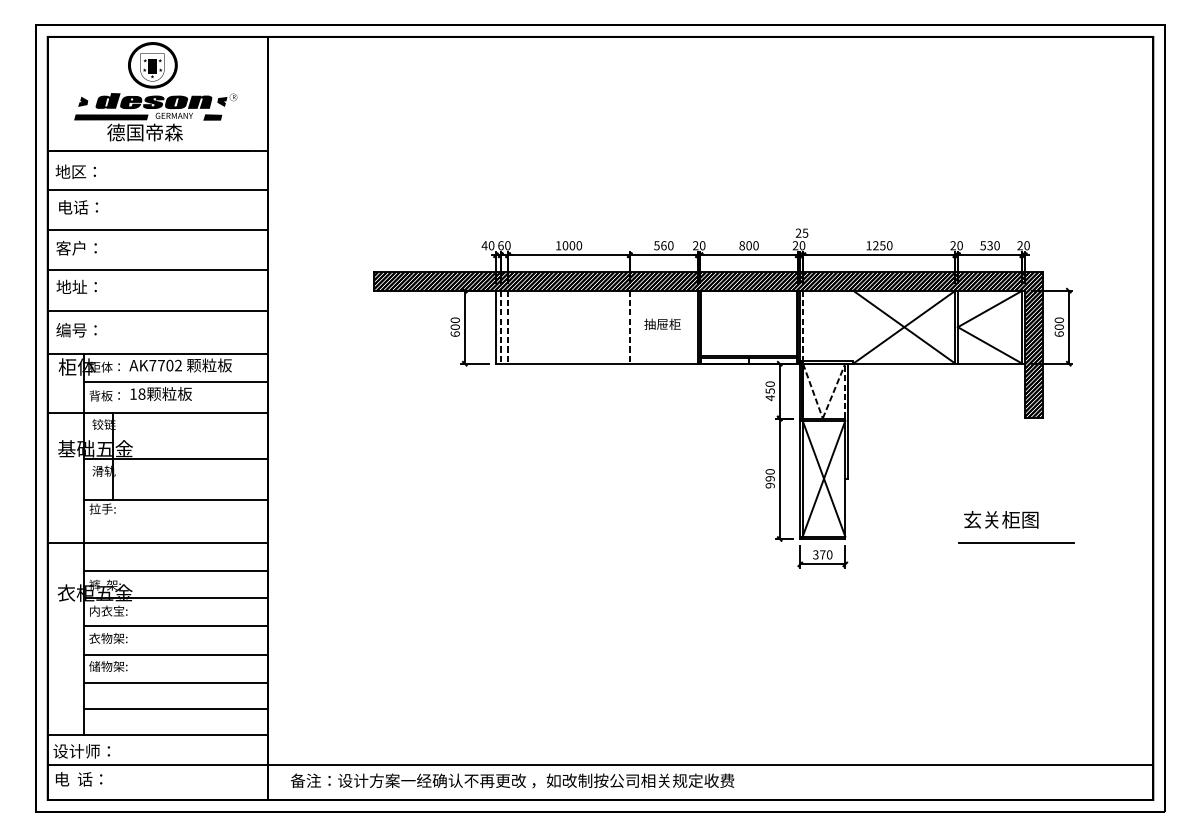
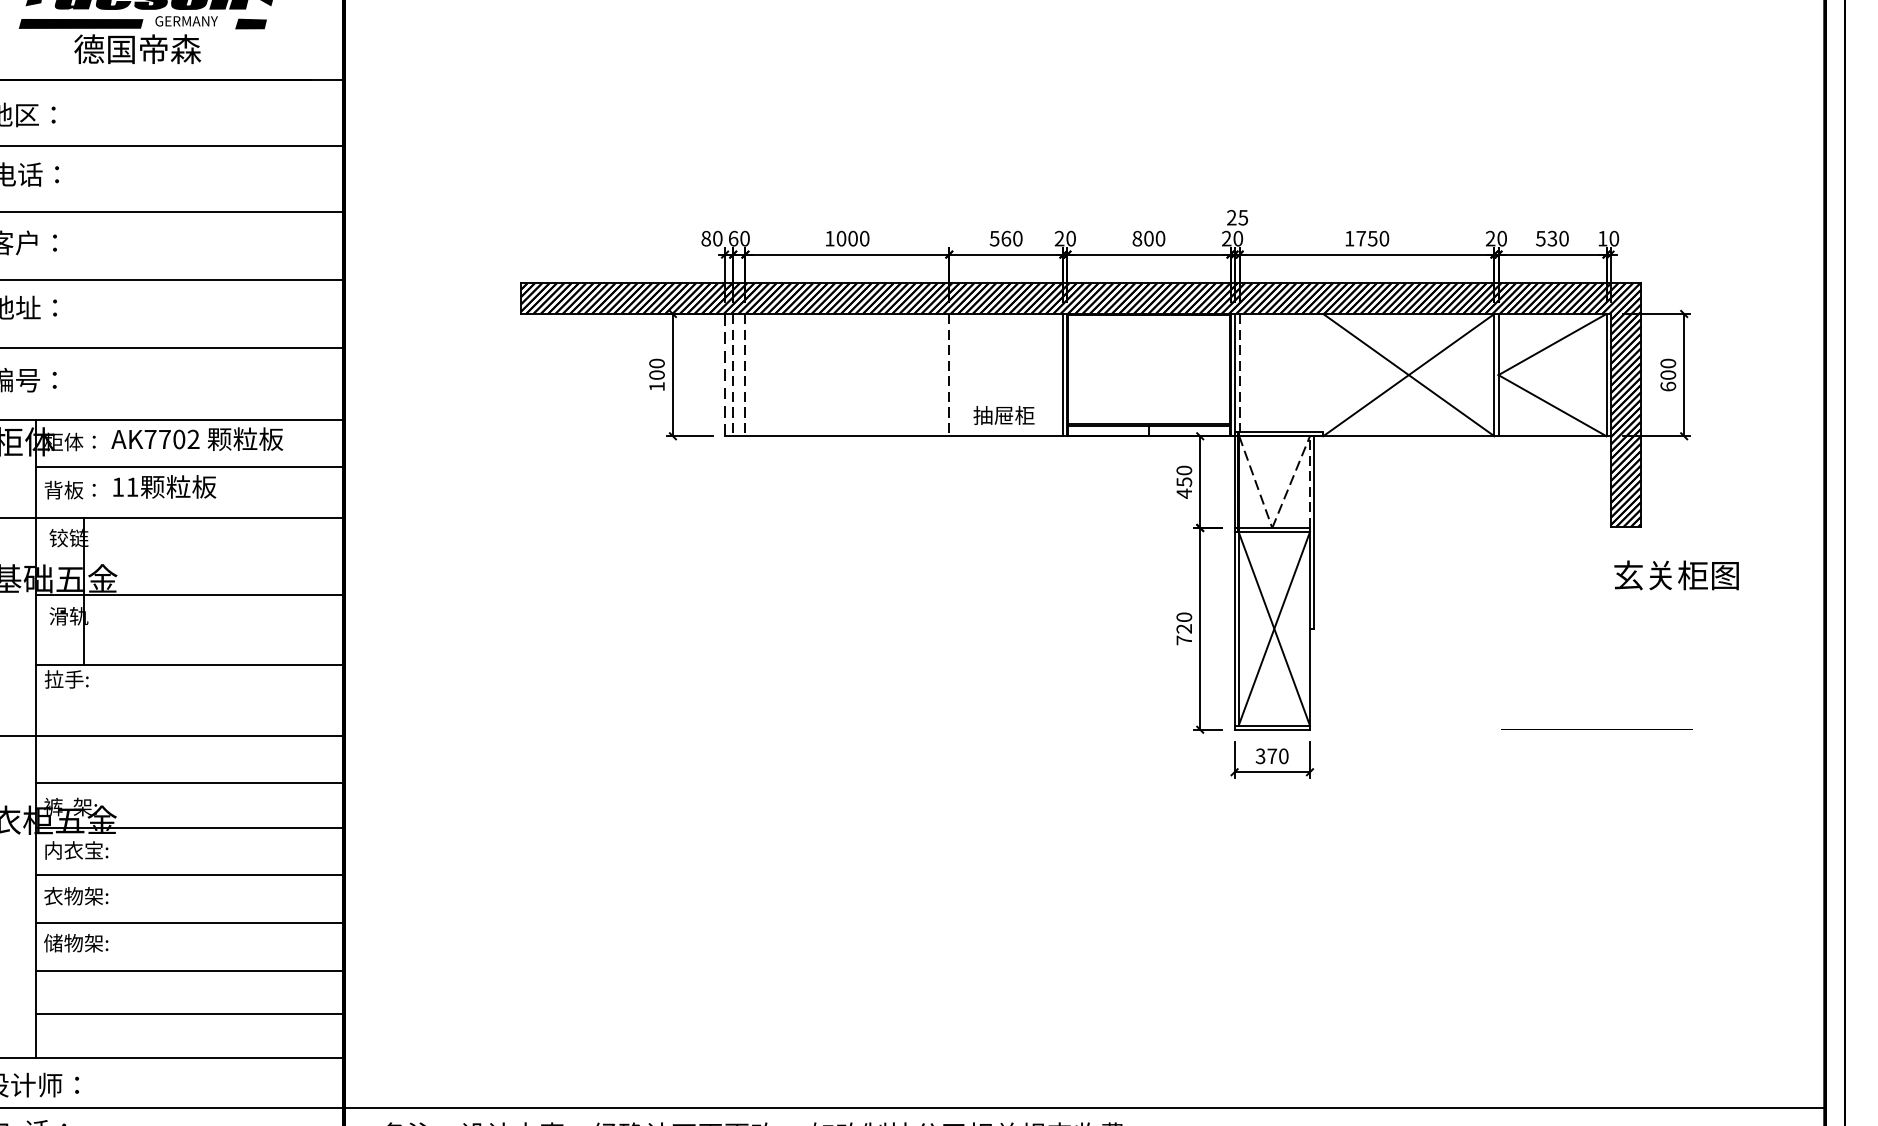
text: (484, 245) -> (705, 238), 40 -> 80
text: (875, 245) -> (1360, 238), 1250 -> 1750
text: (1019, 245) -> (1601, 238), 20 -> 10
text: (662, 323) -> (1003, 414), moved
line: (495, 327) -> (724, 375), solid -> dashed
text: (454, 333) -> (655, 385), 600 -> 100
text: (141, 393) -> (131, 486), 18 -> 11
text: (769, 482) -> (1183, 635), 990 -> 720
text: (1001, 519) -> (1676, 574), moved
line: (1016, 542) -> (1596, 735), removed

